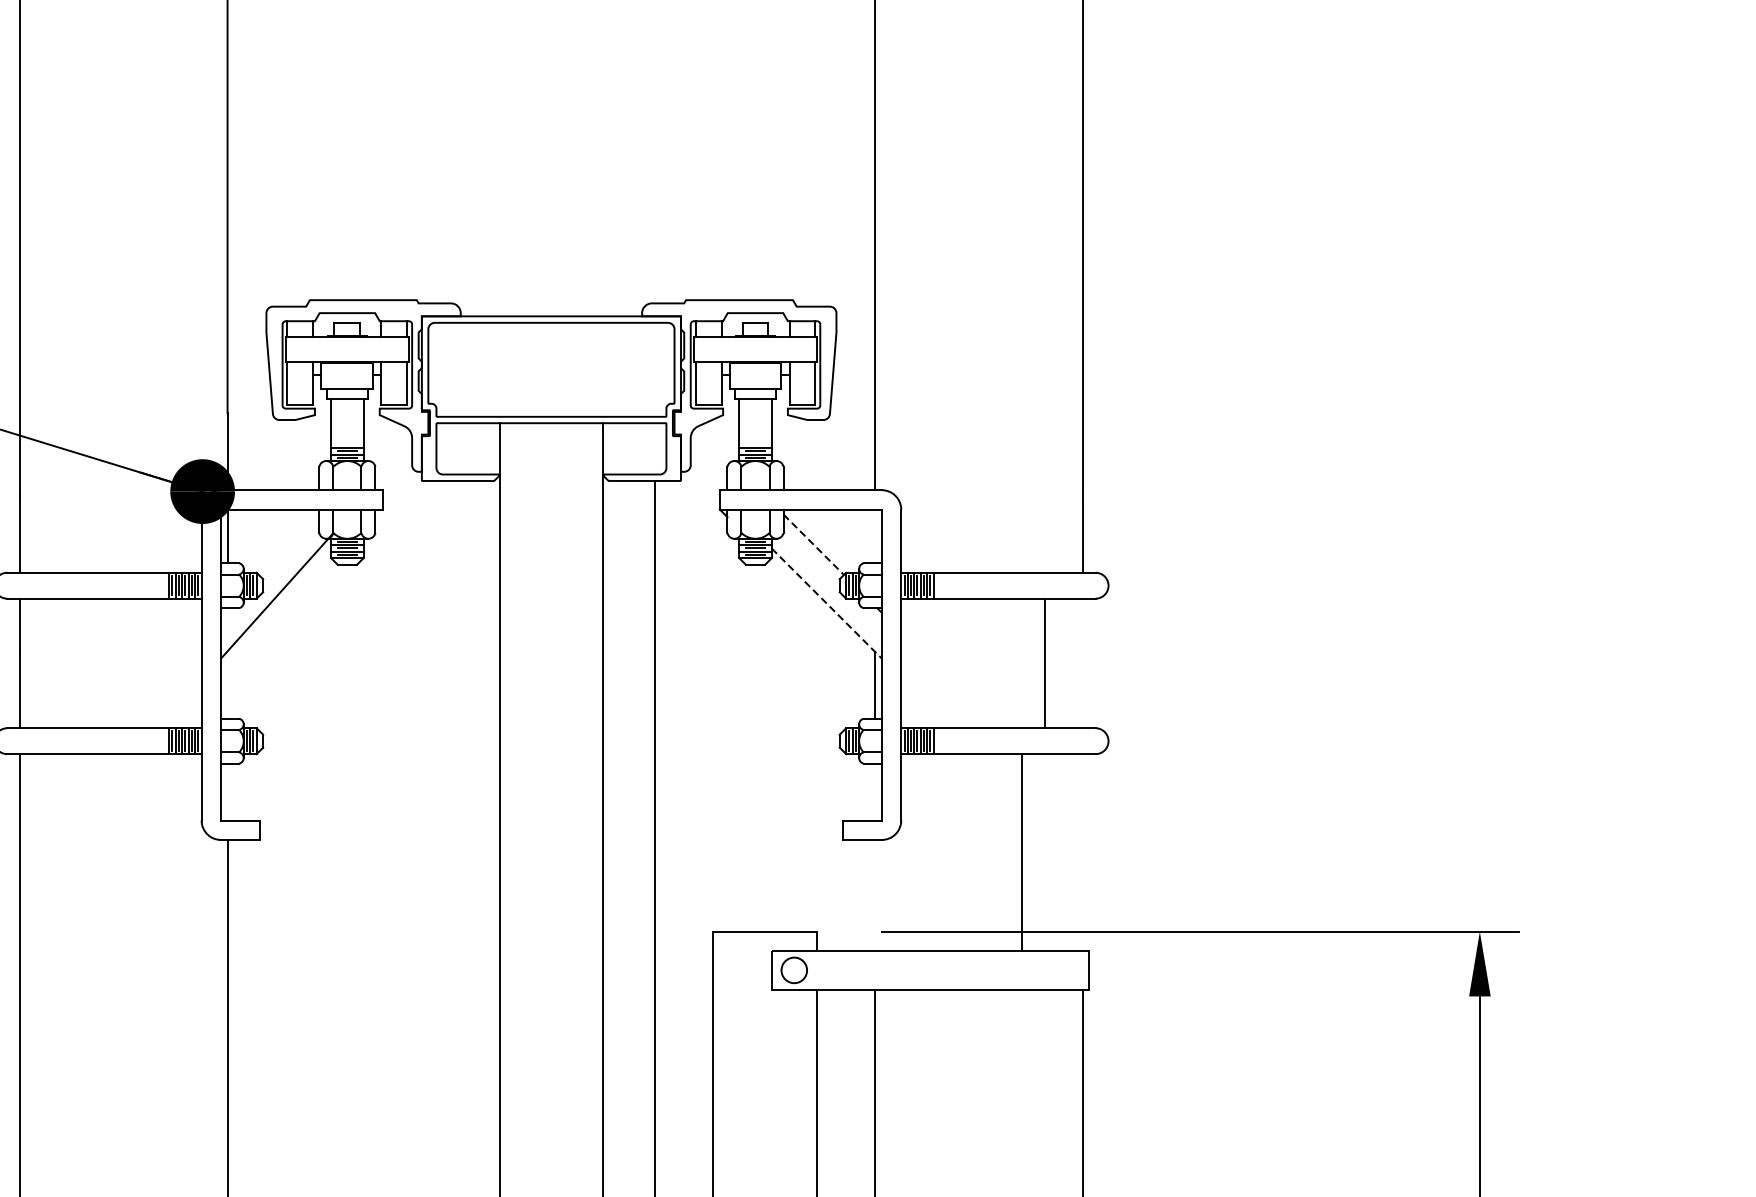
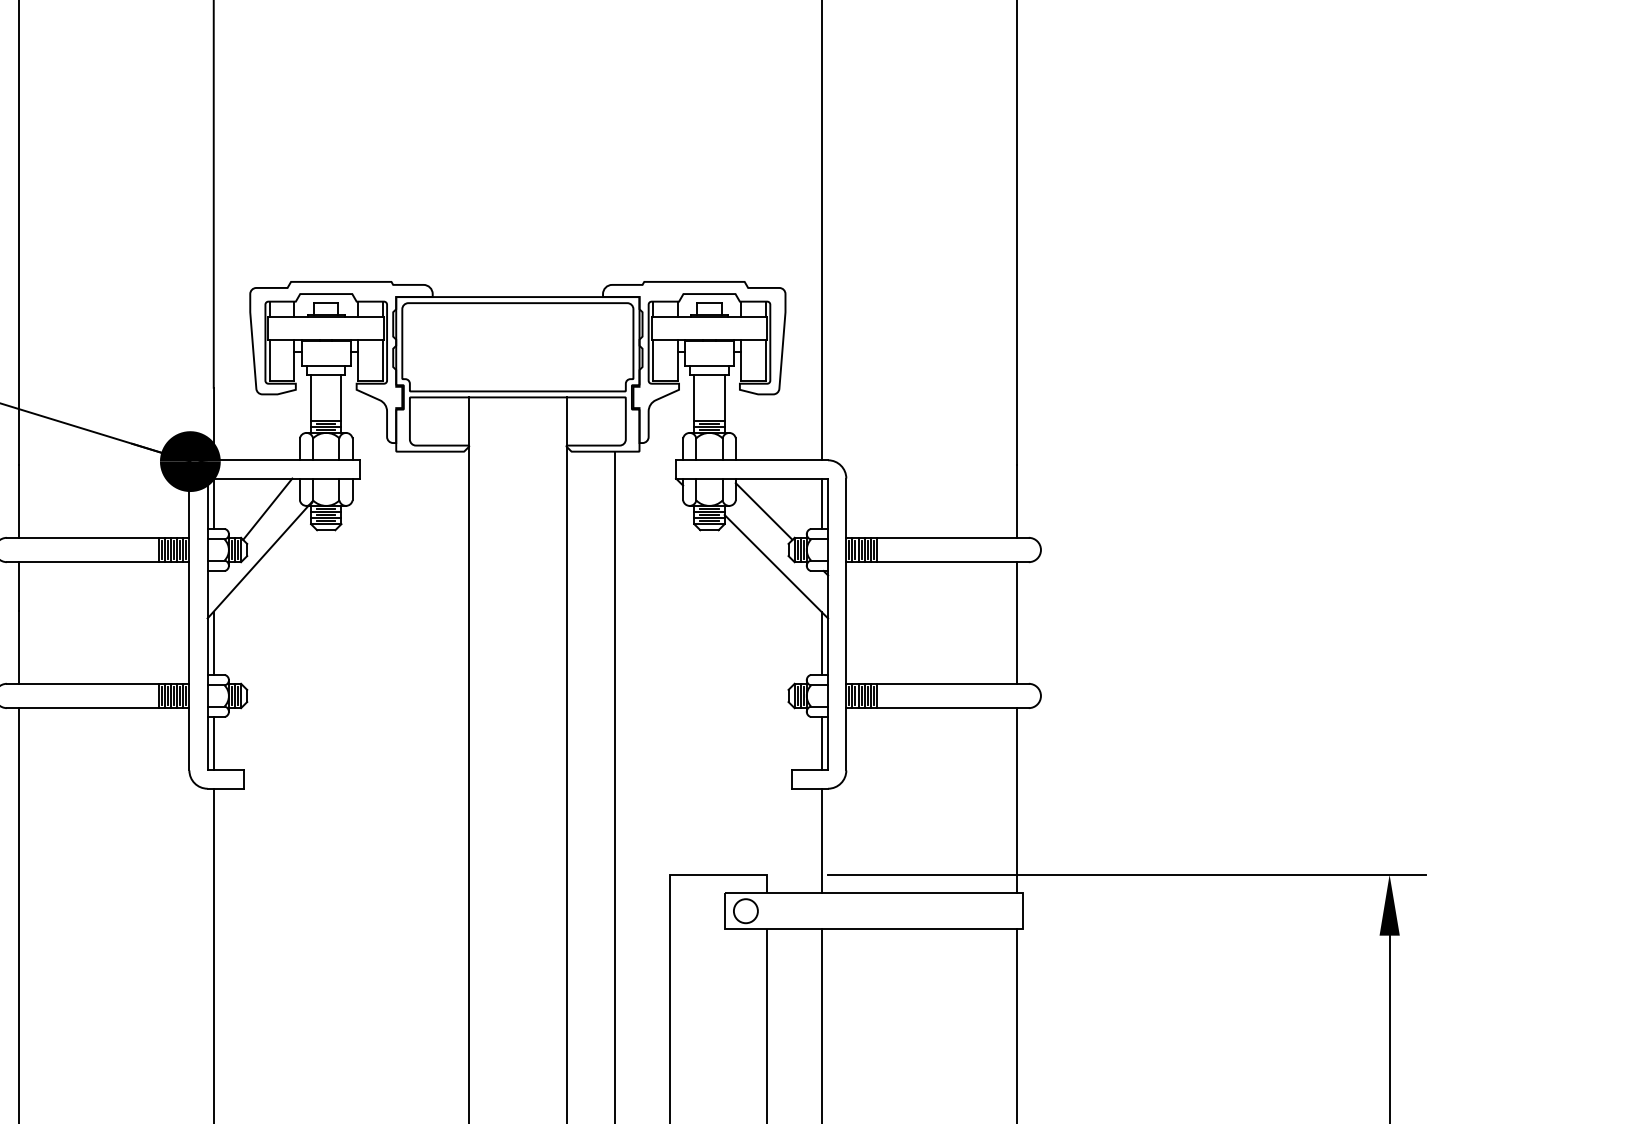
line: (874, 536) -> (821, 503), added
line: (284, 541) -> (267, 508), added
line: (814, 544) -> (764, 511), dashed -> solid
line: (826, 604) -> (776, 567), dashed -> solid
line: (1045, 662) -> (1016, 622), moved
line: (227, 684) -> (213, 642), added
line: (227, 791) -> (213, 743), added
line: (874, 791) -> (821, 743), added
line: (1021, 852) -> (1016, 800), moved
line: (874, 895) -> (821, 840), added

